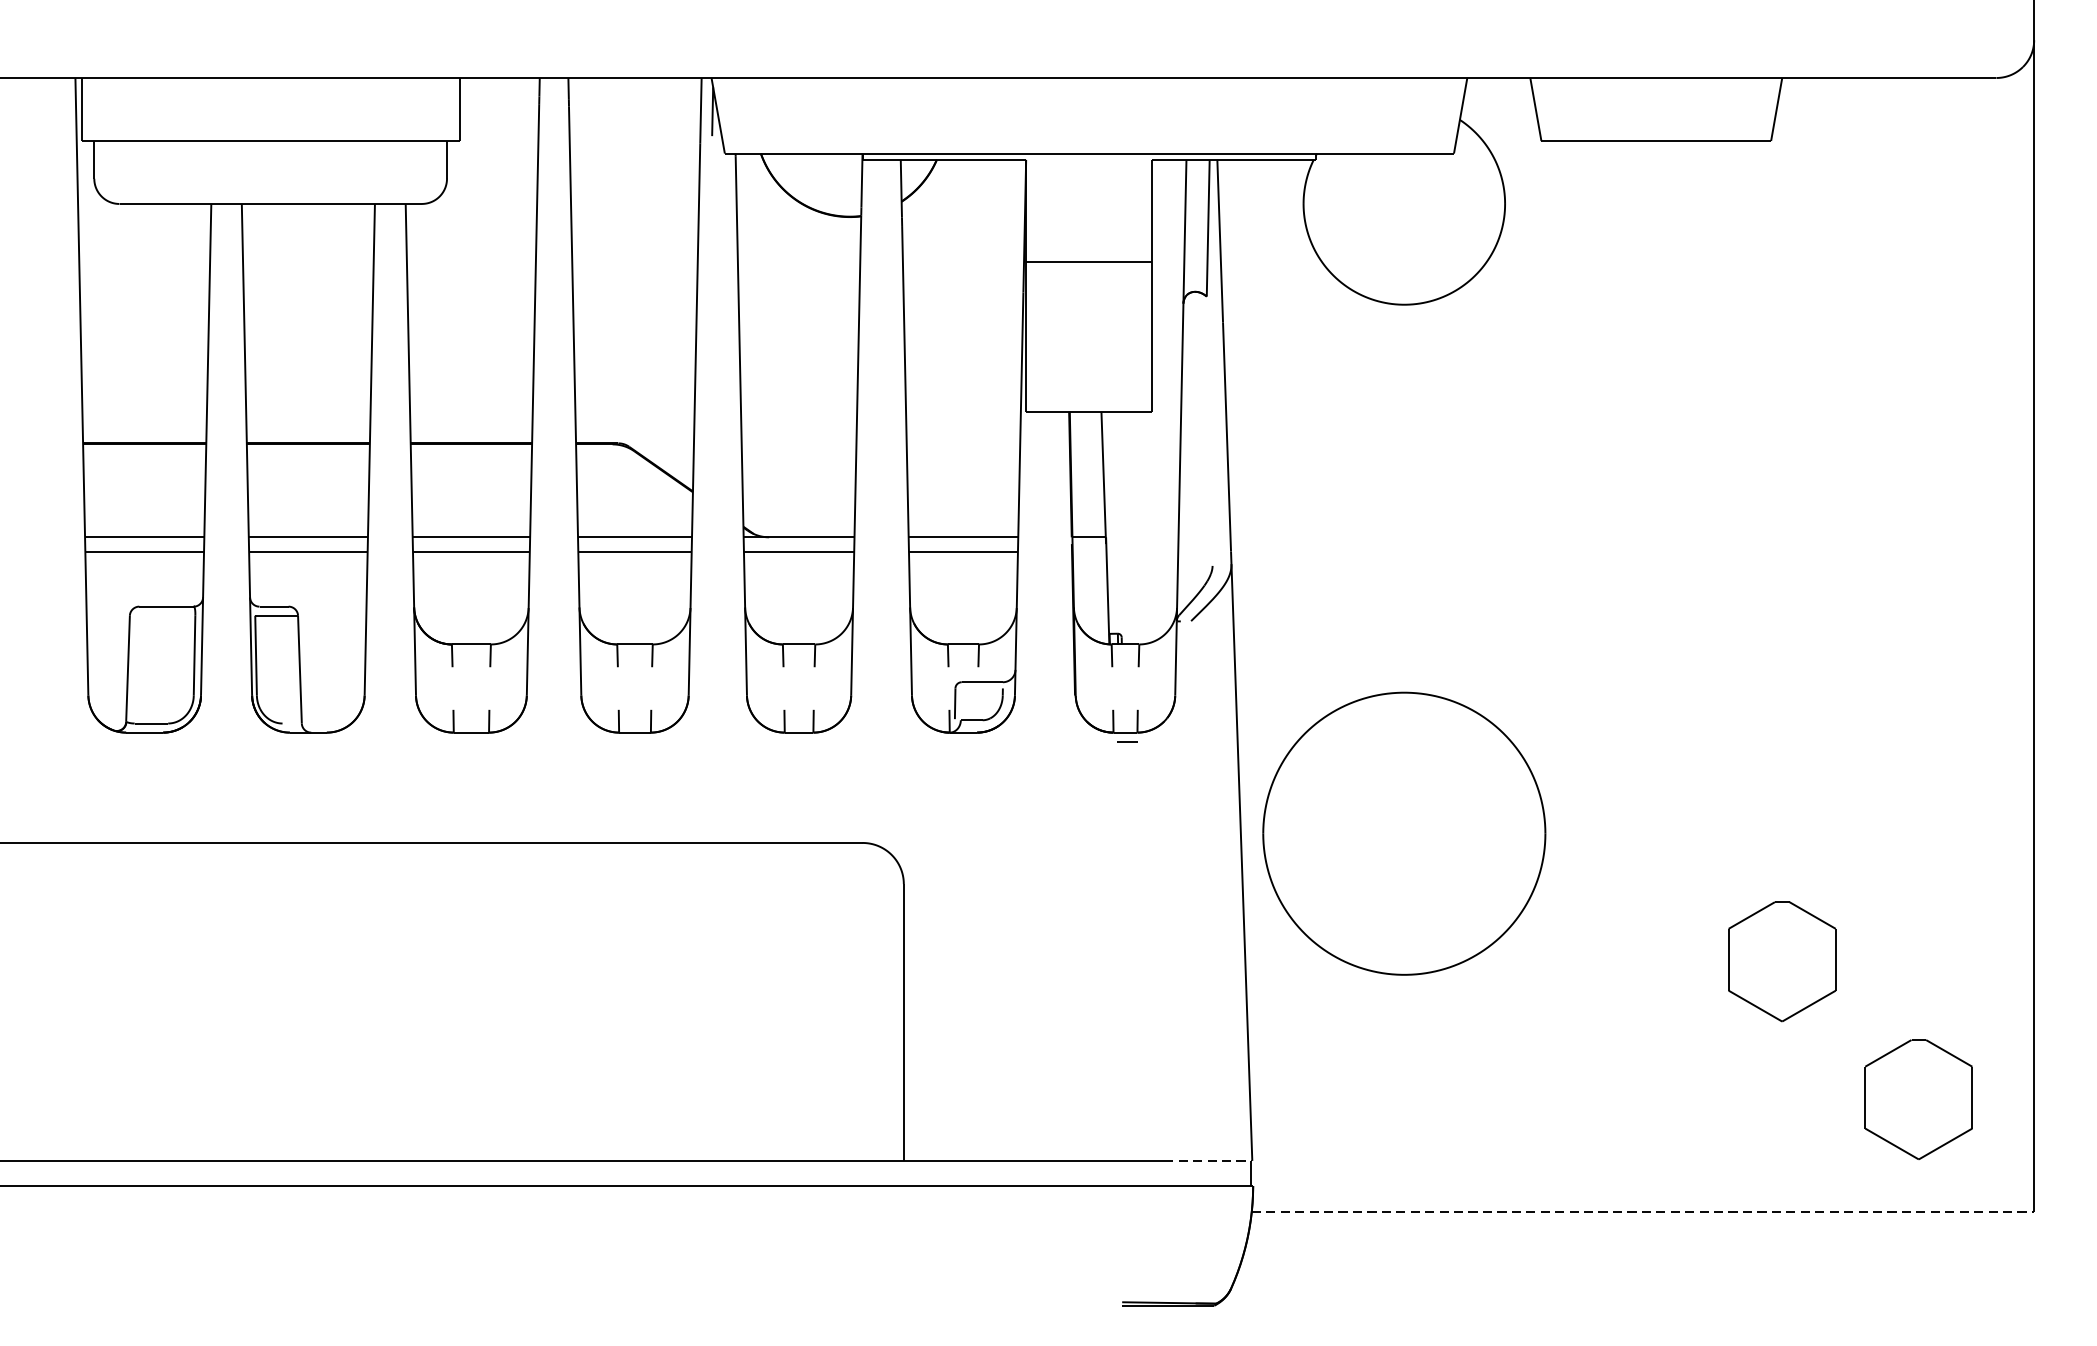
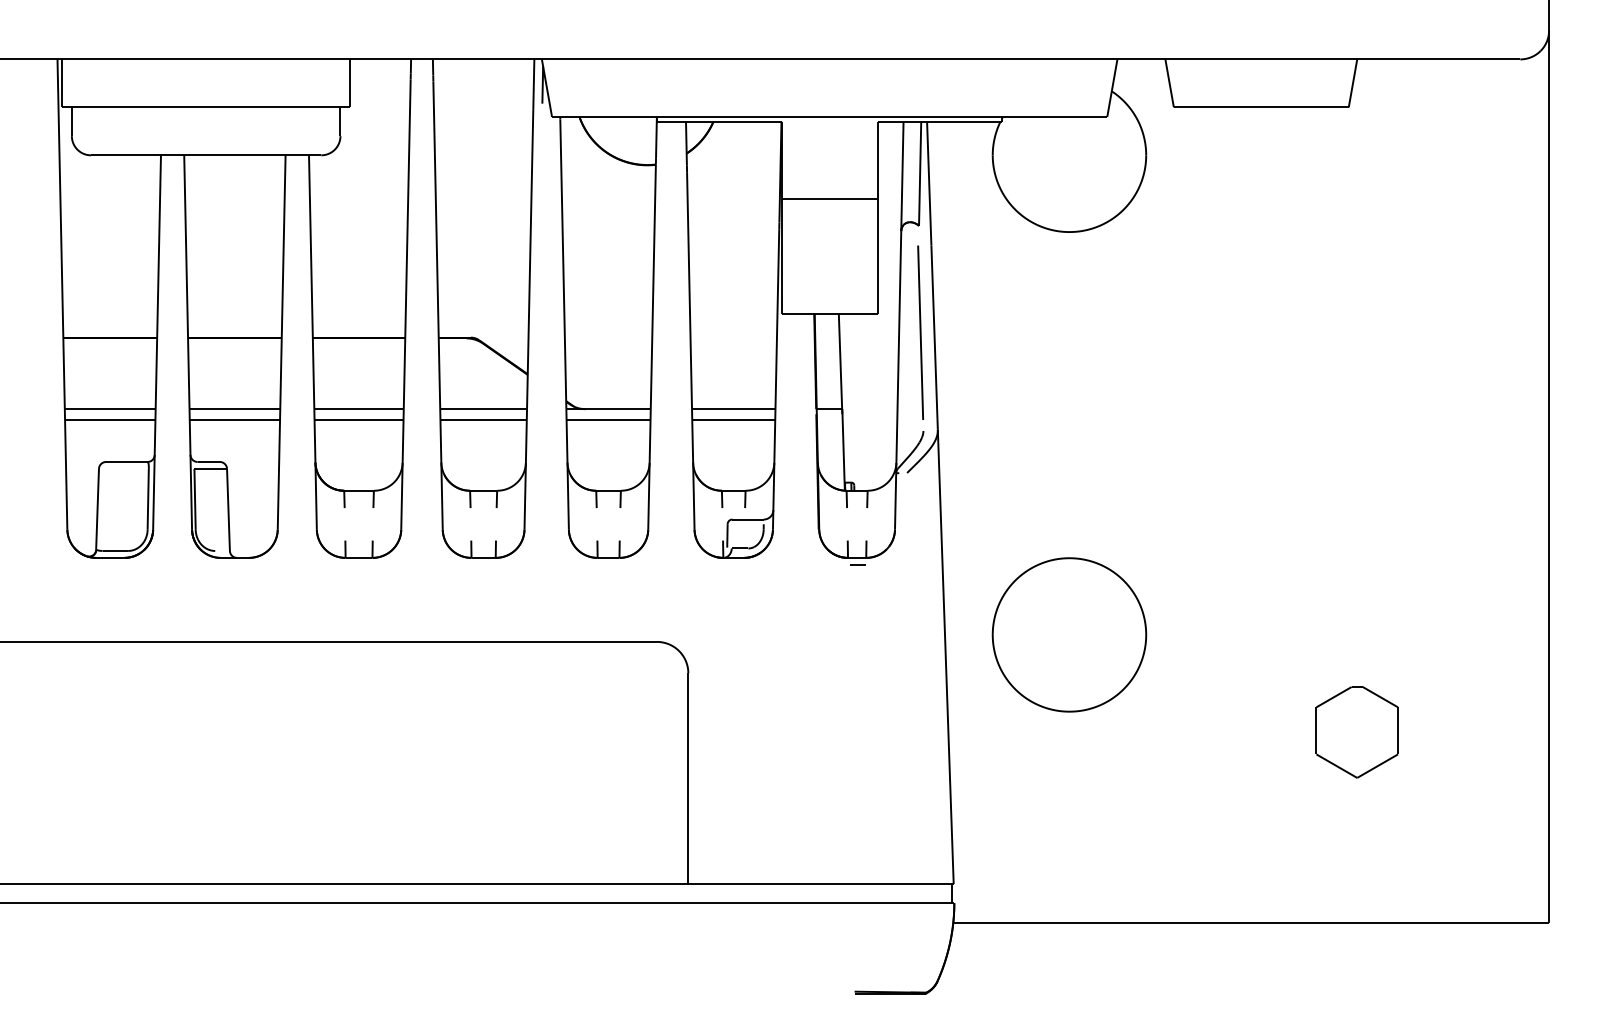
line: (1208, 436) -> (920, 332), added
part: (1404, 833) -> (1069, 634), size x0.71
part: (1917, 1099) -> (1460, 837), removed
line: (1208, 1161) -> (920, 884), dashed -> solid
line: (1643, 1211) -> (1251, 922), dashed -> solid

